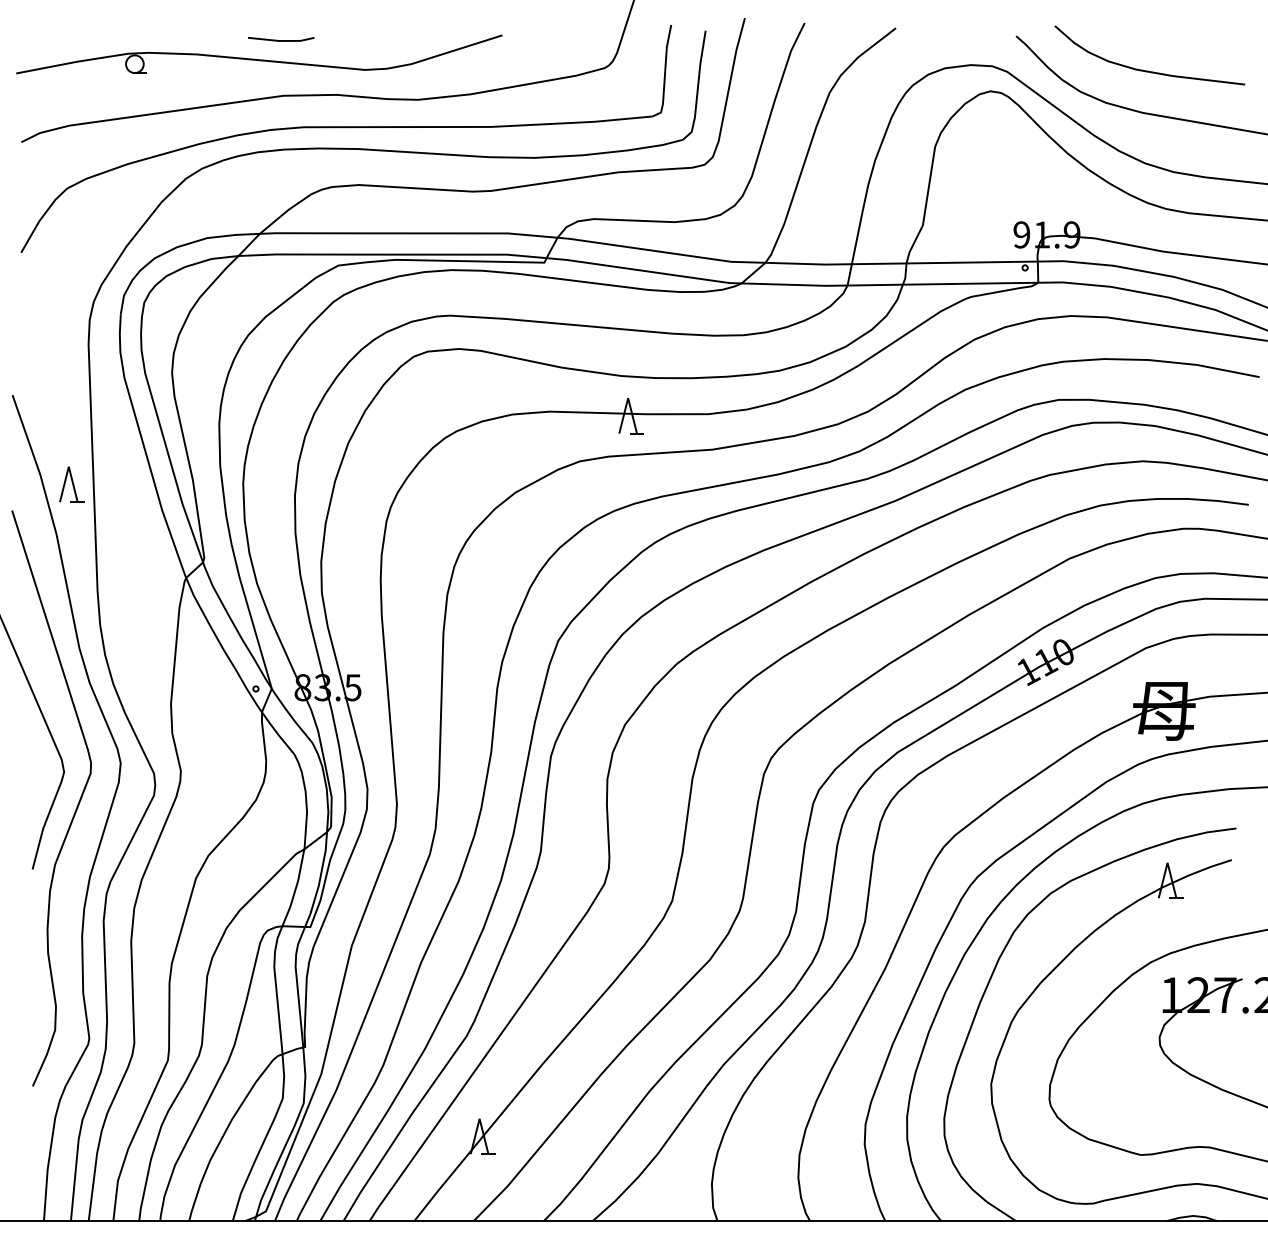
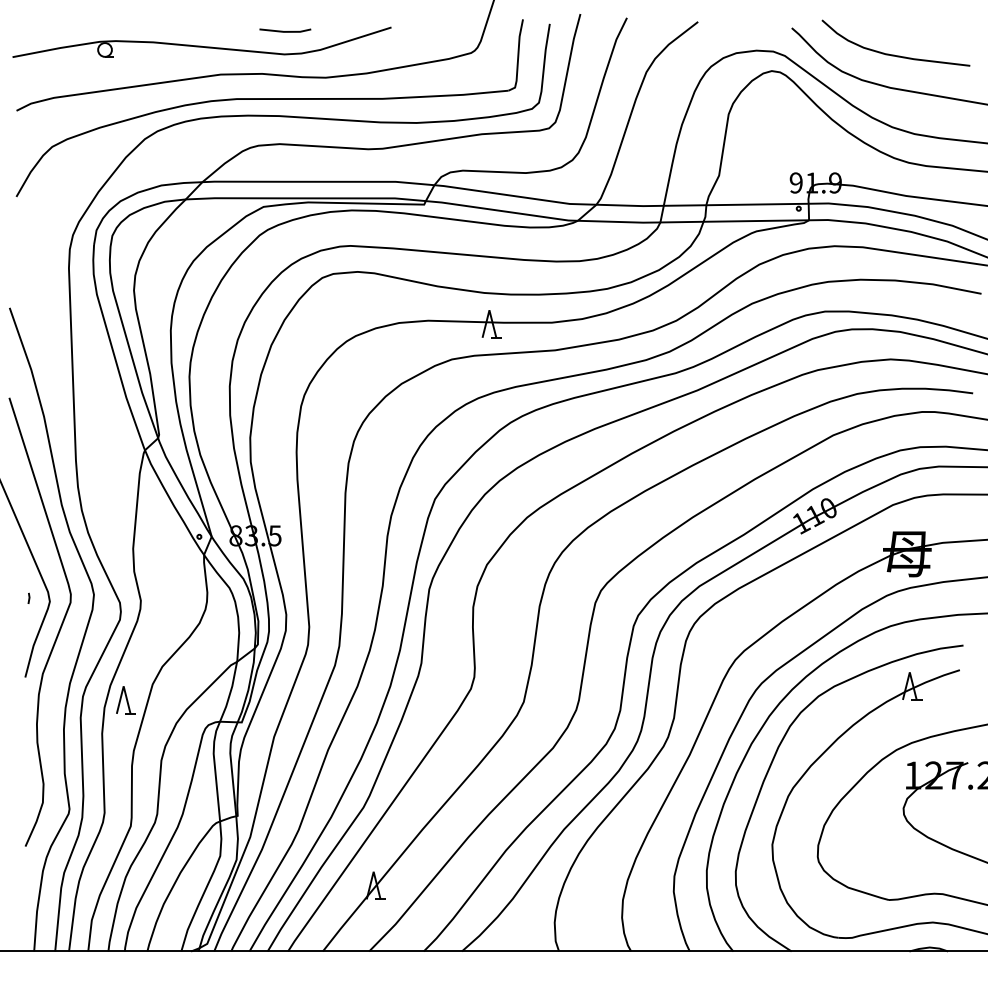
line: (281, 40) -> (285, 31), moved
part: (71, 484) -> (125, 700), moved
line: (37, 767) -> (29, 598), added

